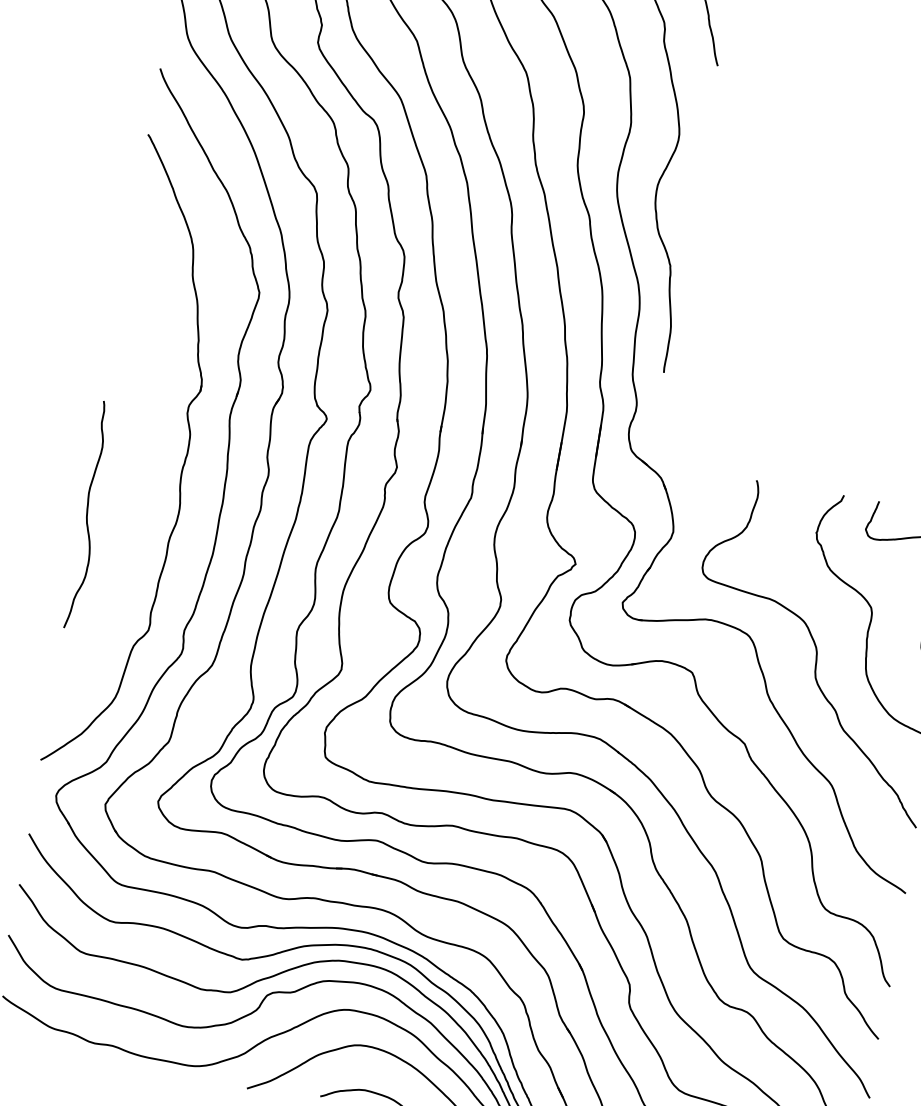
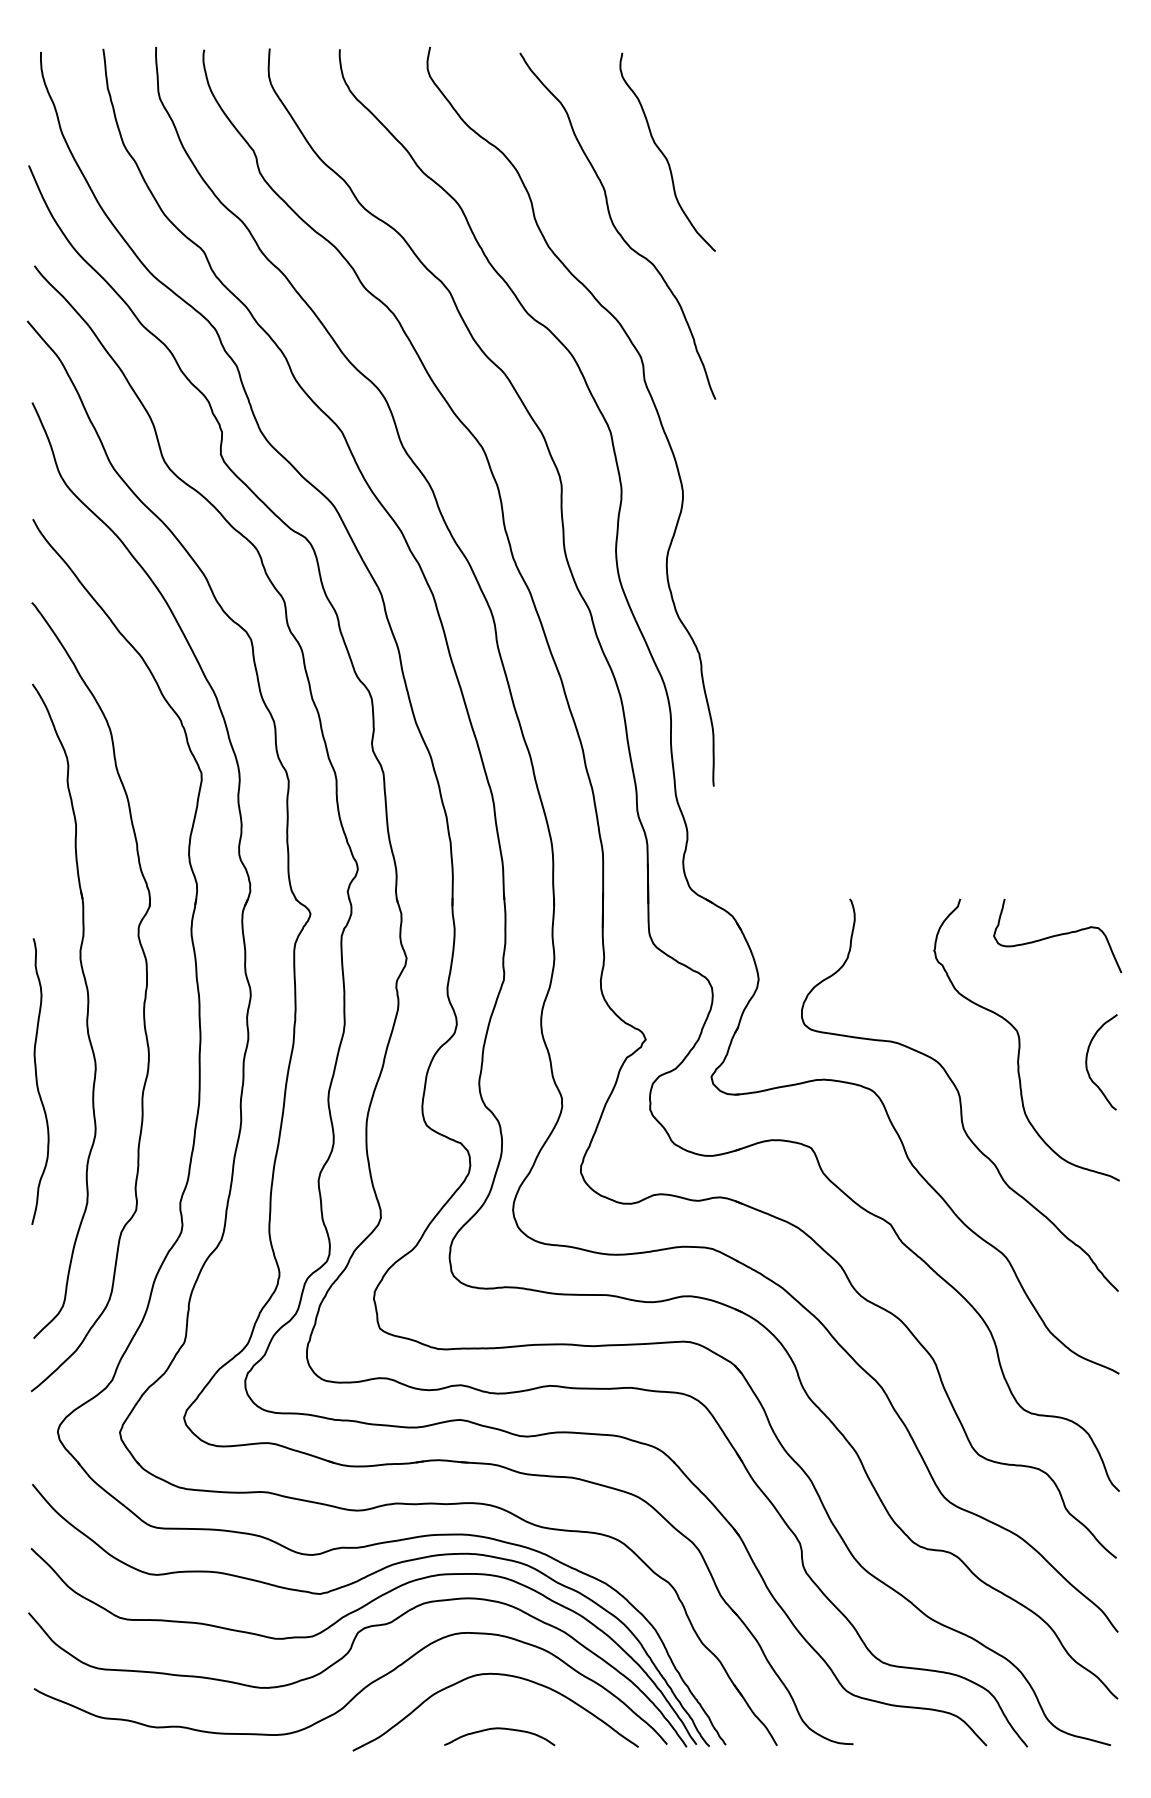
part: (135, 468) -> (86, 1014), added

